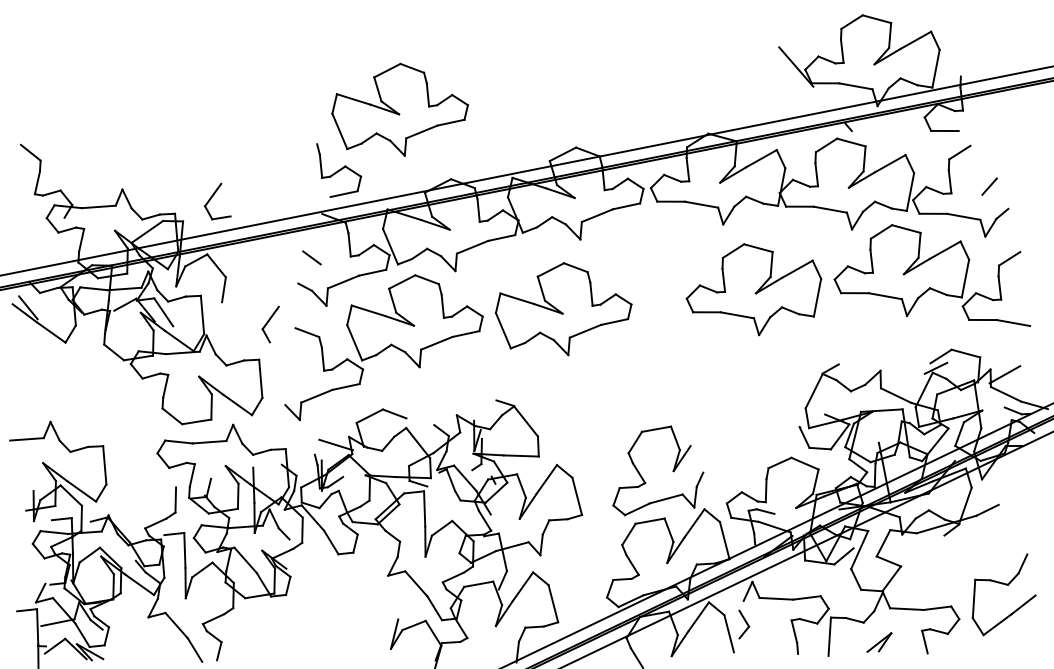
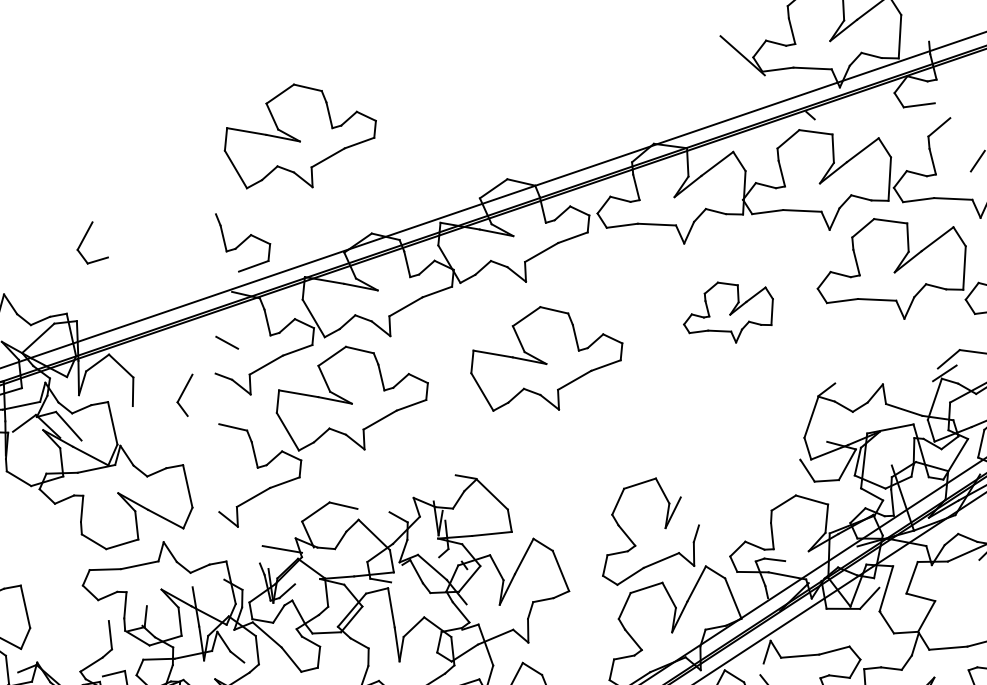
part: (399, 109) -> (299, 135), moved
part: (211, 199) -> (83, 241), moved
part: (753, 289) -> (727, 312), size x0.6
part: (563, 309) -> (546, 359), moved
part: (270, 324) -> (185, 395), moved

